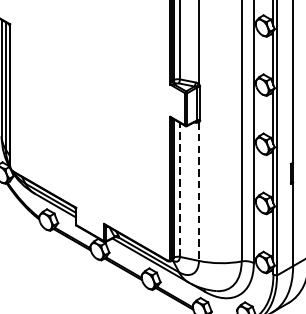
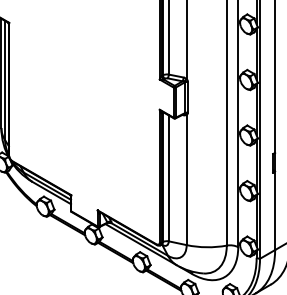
line: (179, 190) -> (168, 178), dashed -> solid
line: (198, 192) -> (186, 180), dashed -> solid

